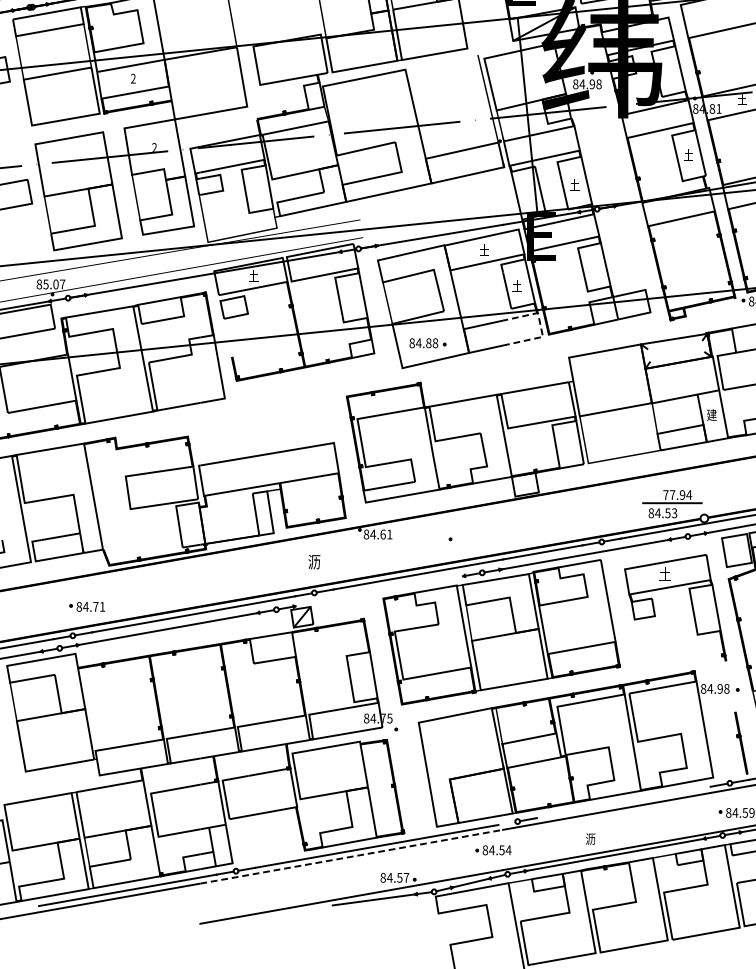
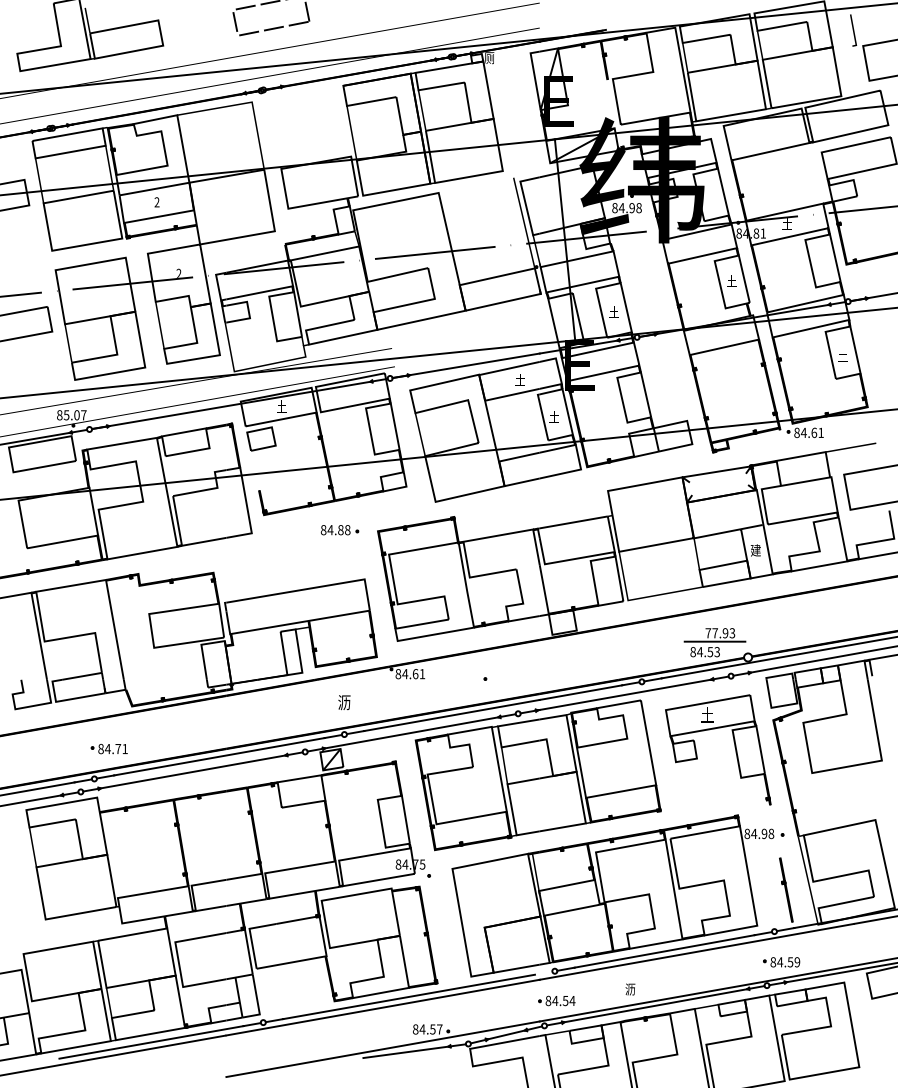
line: (541, 328) -> (579, 460), dashed -> solid
part: (427, 343) -> (339, 530), moved
text: (689, 495) -> (732, 633), 77.94 -> 77.93
line: (379, 590) -> (411, 732), added
line: (623, 802) -> (664, 951), added
part: (493, 849) -> (556, 1000), moved
line: (352, 856) -> (383, 1007), dashed -> solid

